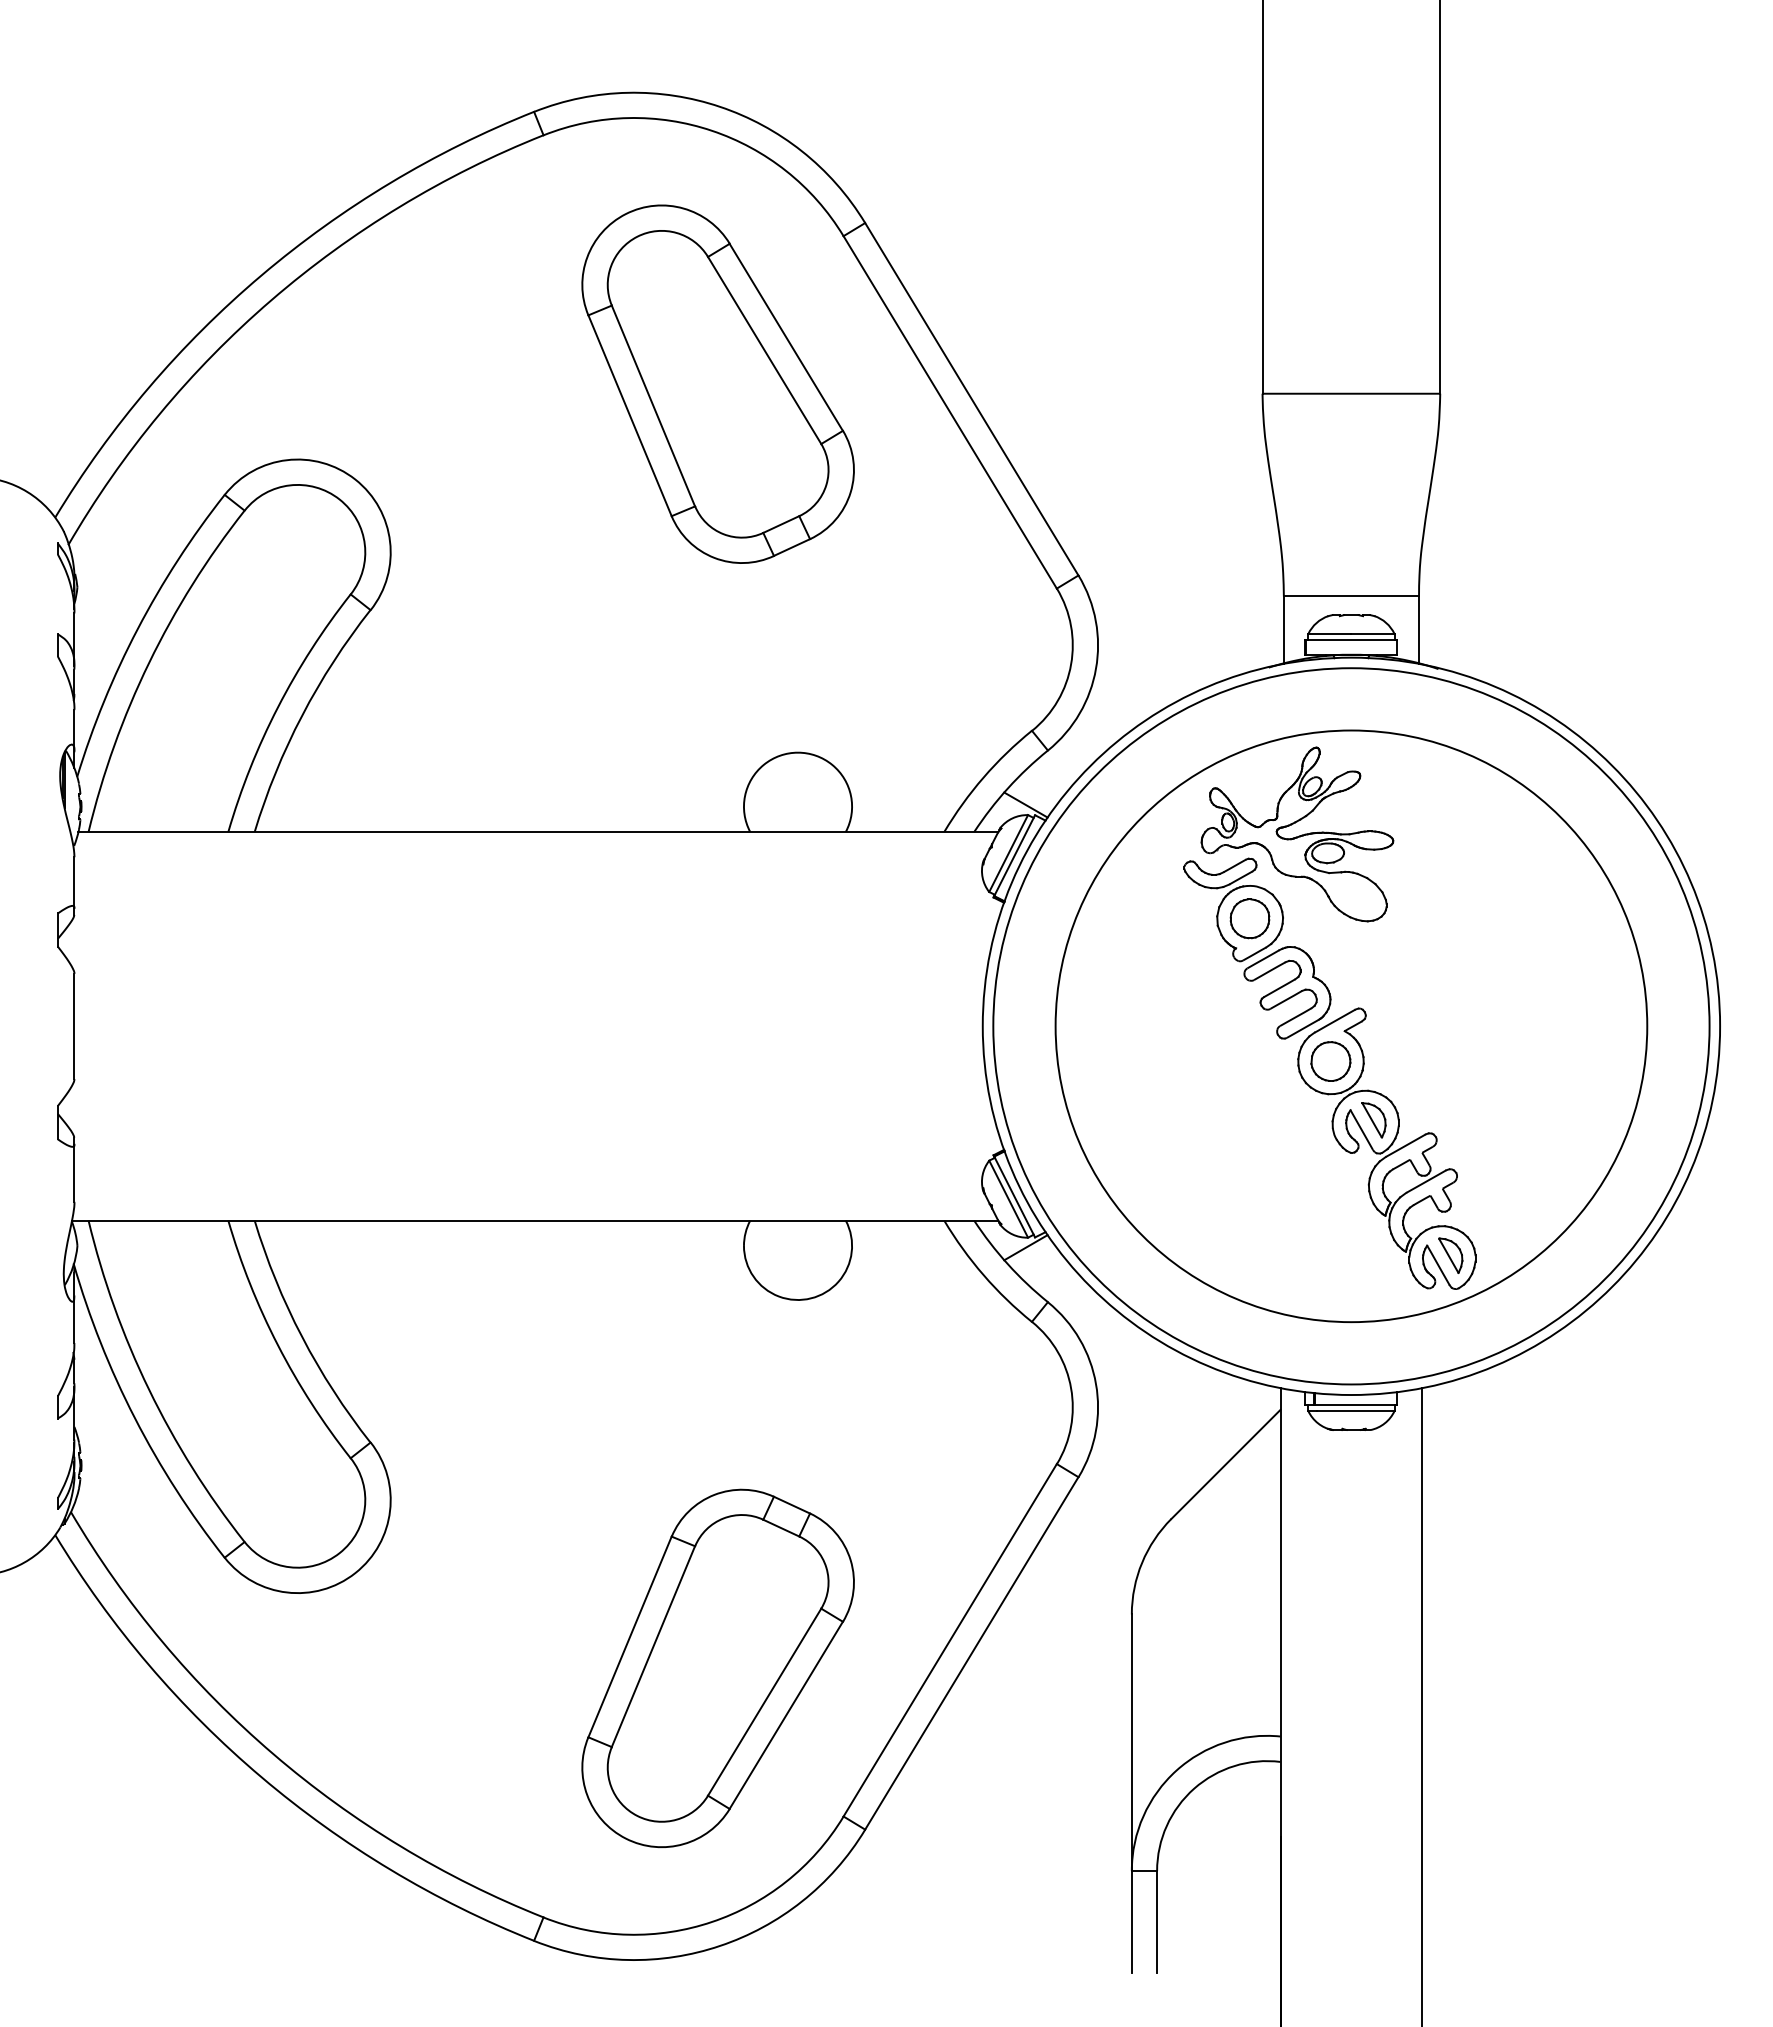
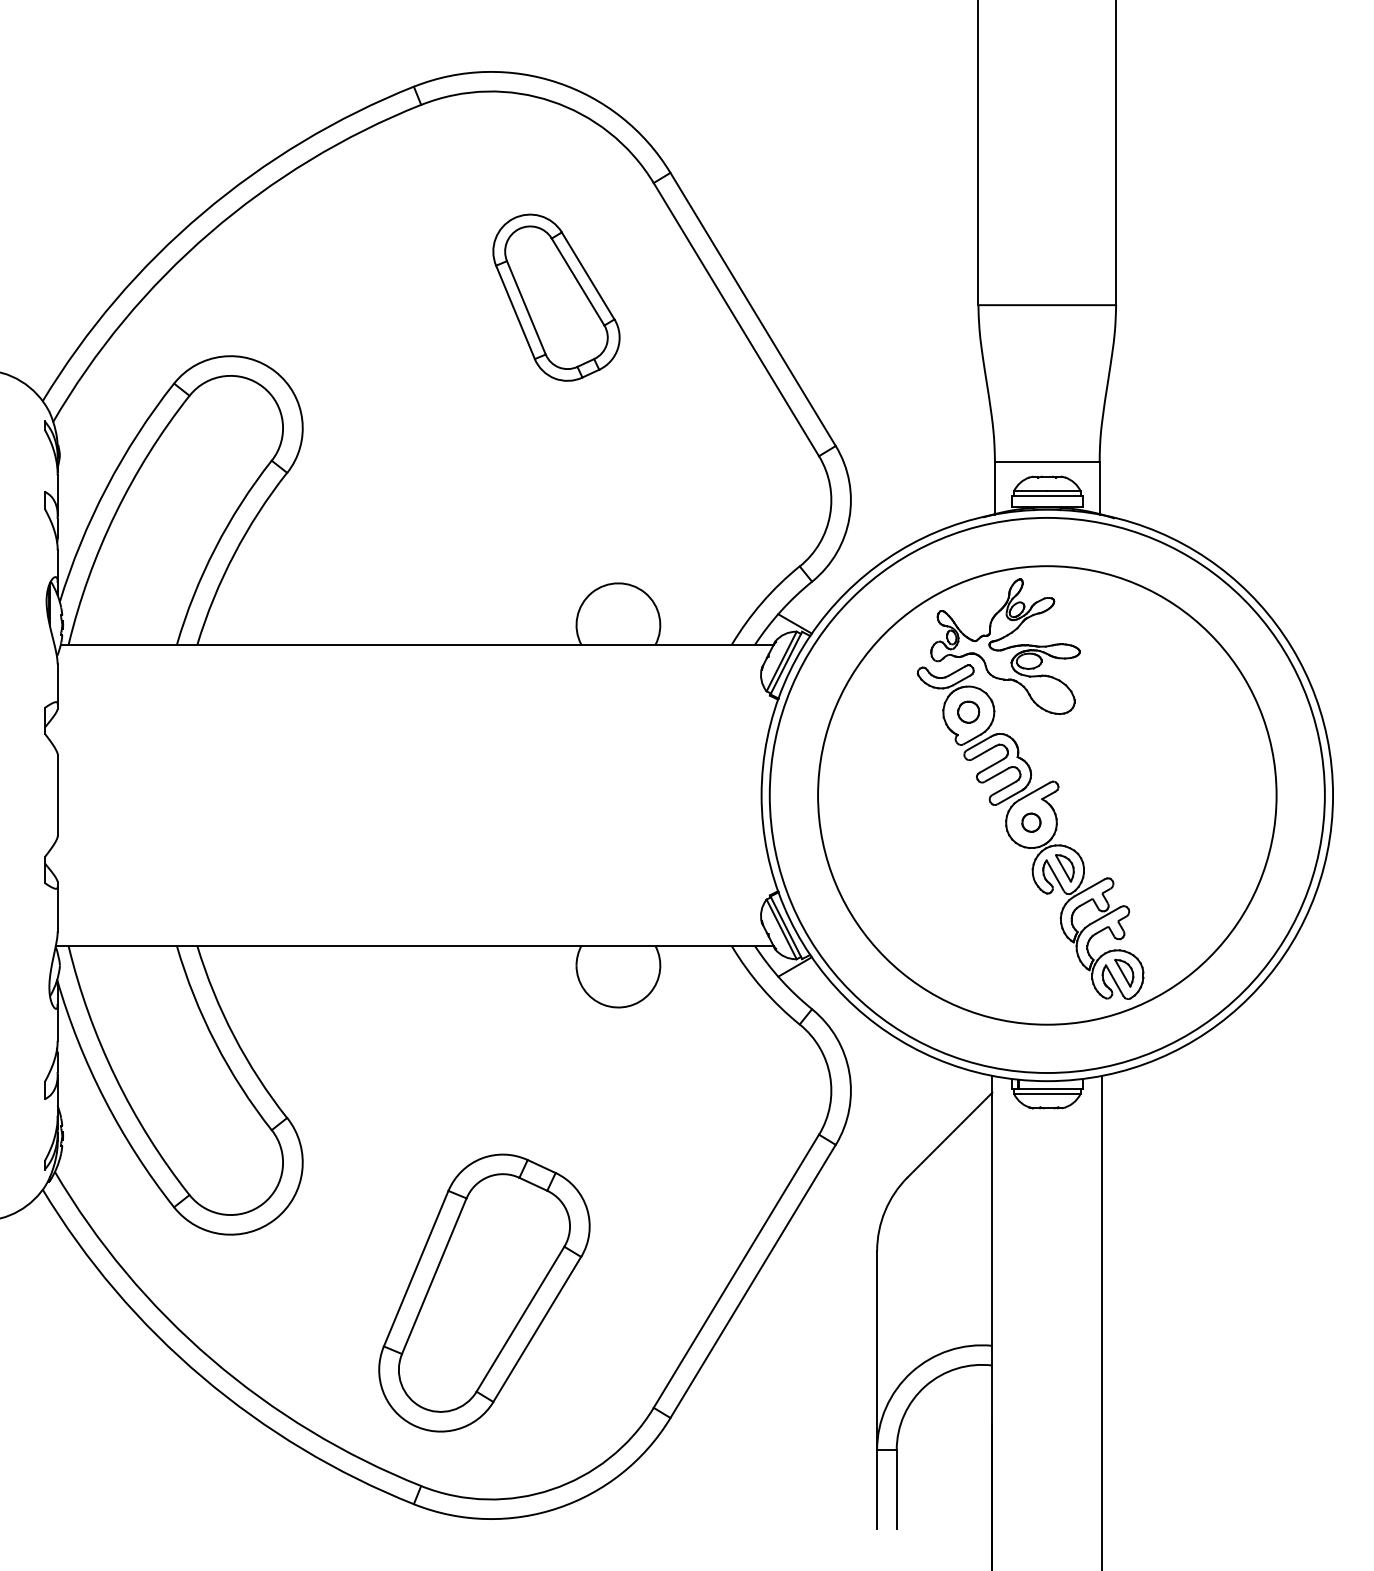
part: (717, 383) -> (556, 297), size x0.6
part: (1249, 918) -> (968, 711), size x0.7
part: (1330, 1061) -> (1031, 822), size x0.6
part: (717, 1668) -> (483, 1293), moved

